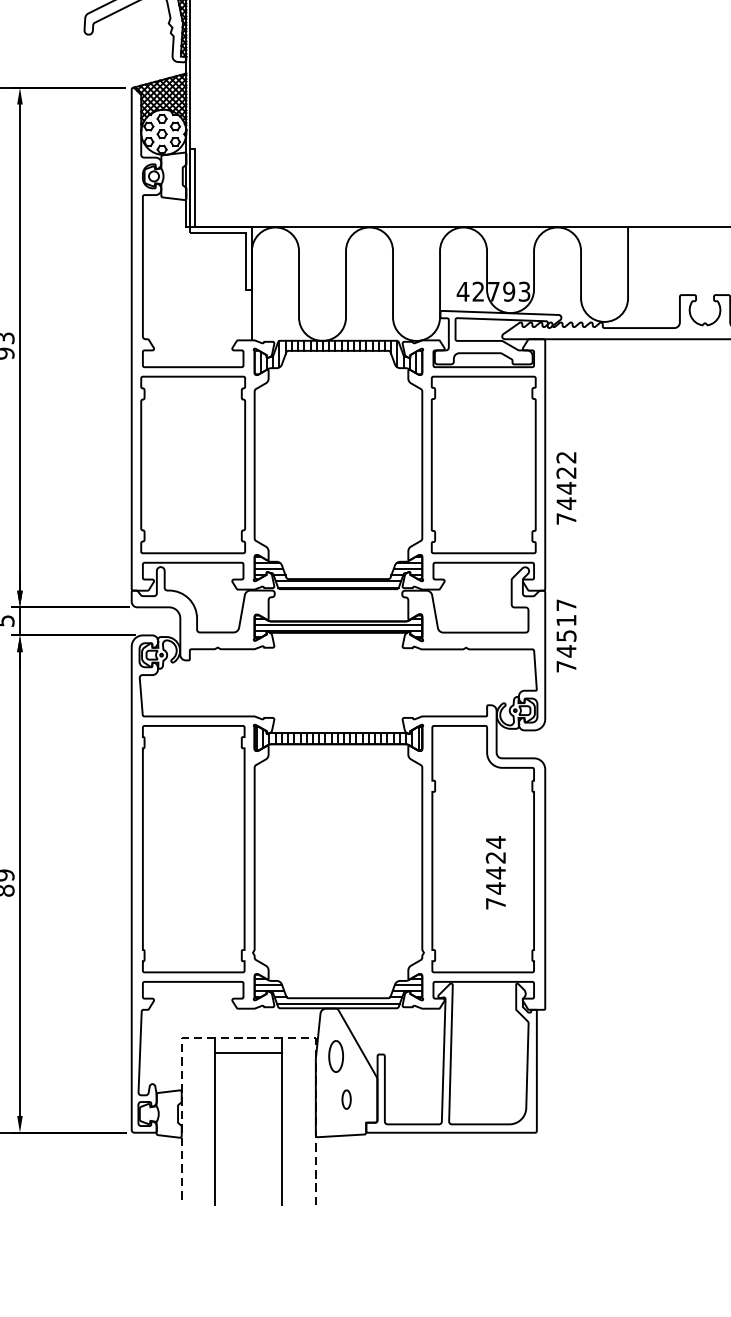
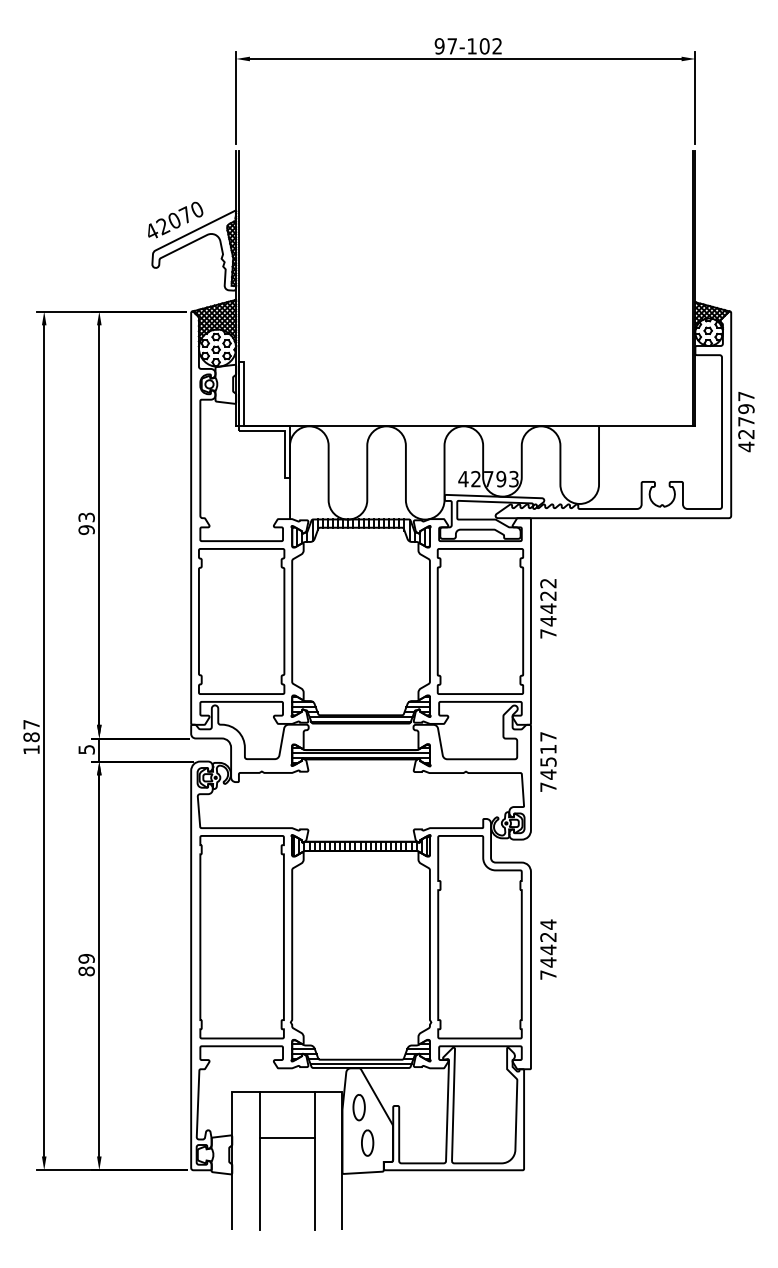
text: (566, 488) -> (548, 608), moved
text: (495, 872) -> (548, 949), moved
line: (247, 1038) -> (286, 1092), dashed -> solid
line: (247, 1053) -> (286, 1138), moved
part: (346, 1098) -> (367, 1142), size x1.67

